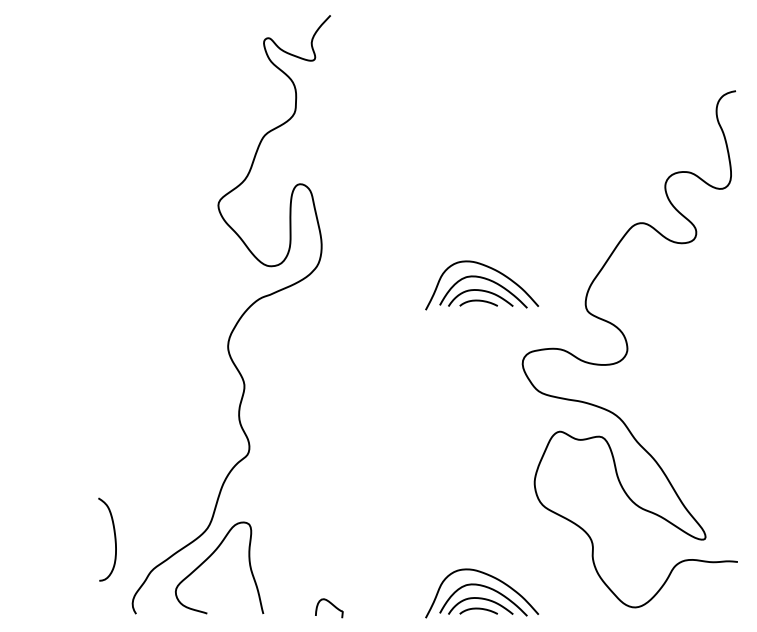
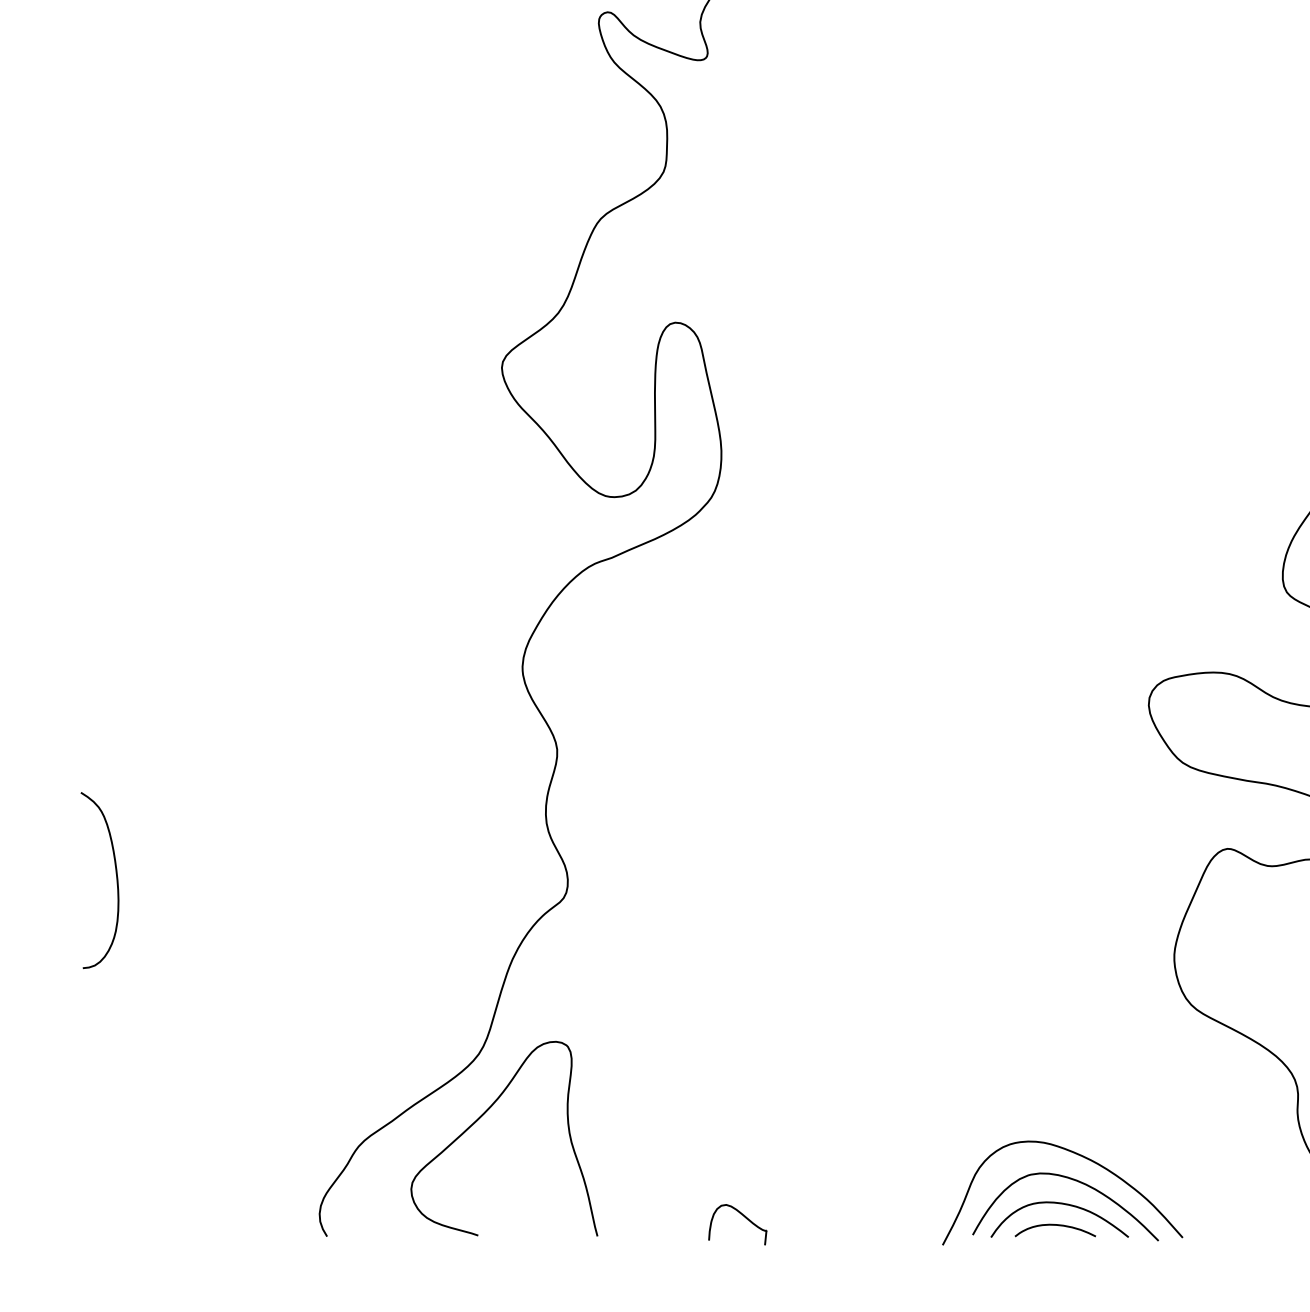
part: (482, 285) -> (1063, 538), removed
curve: (114, 539) -> (115, 880), moved

